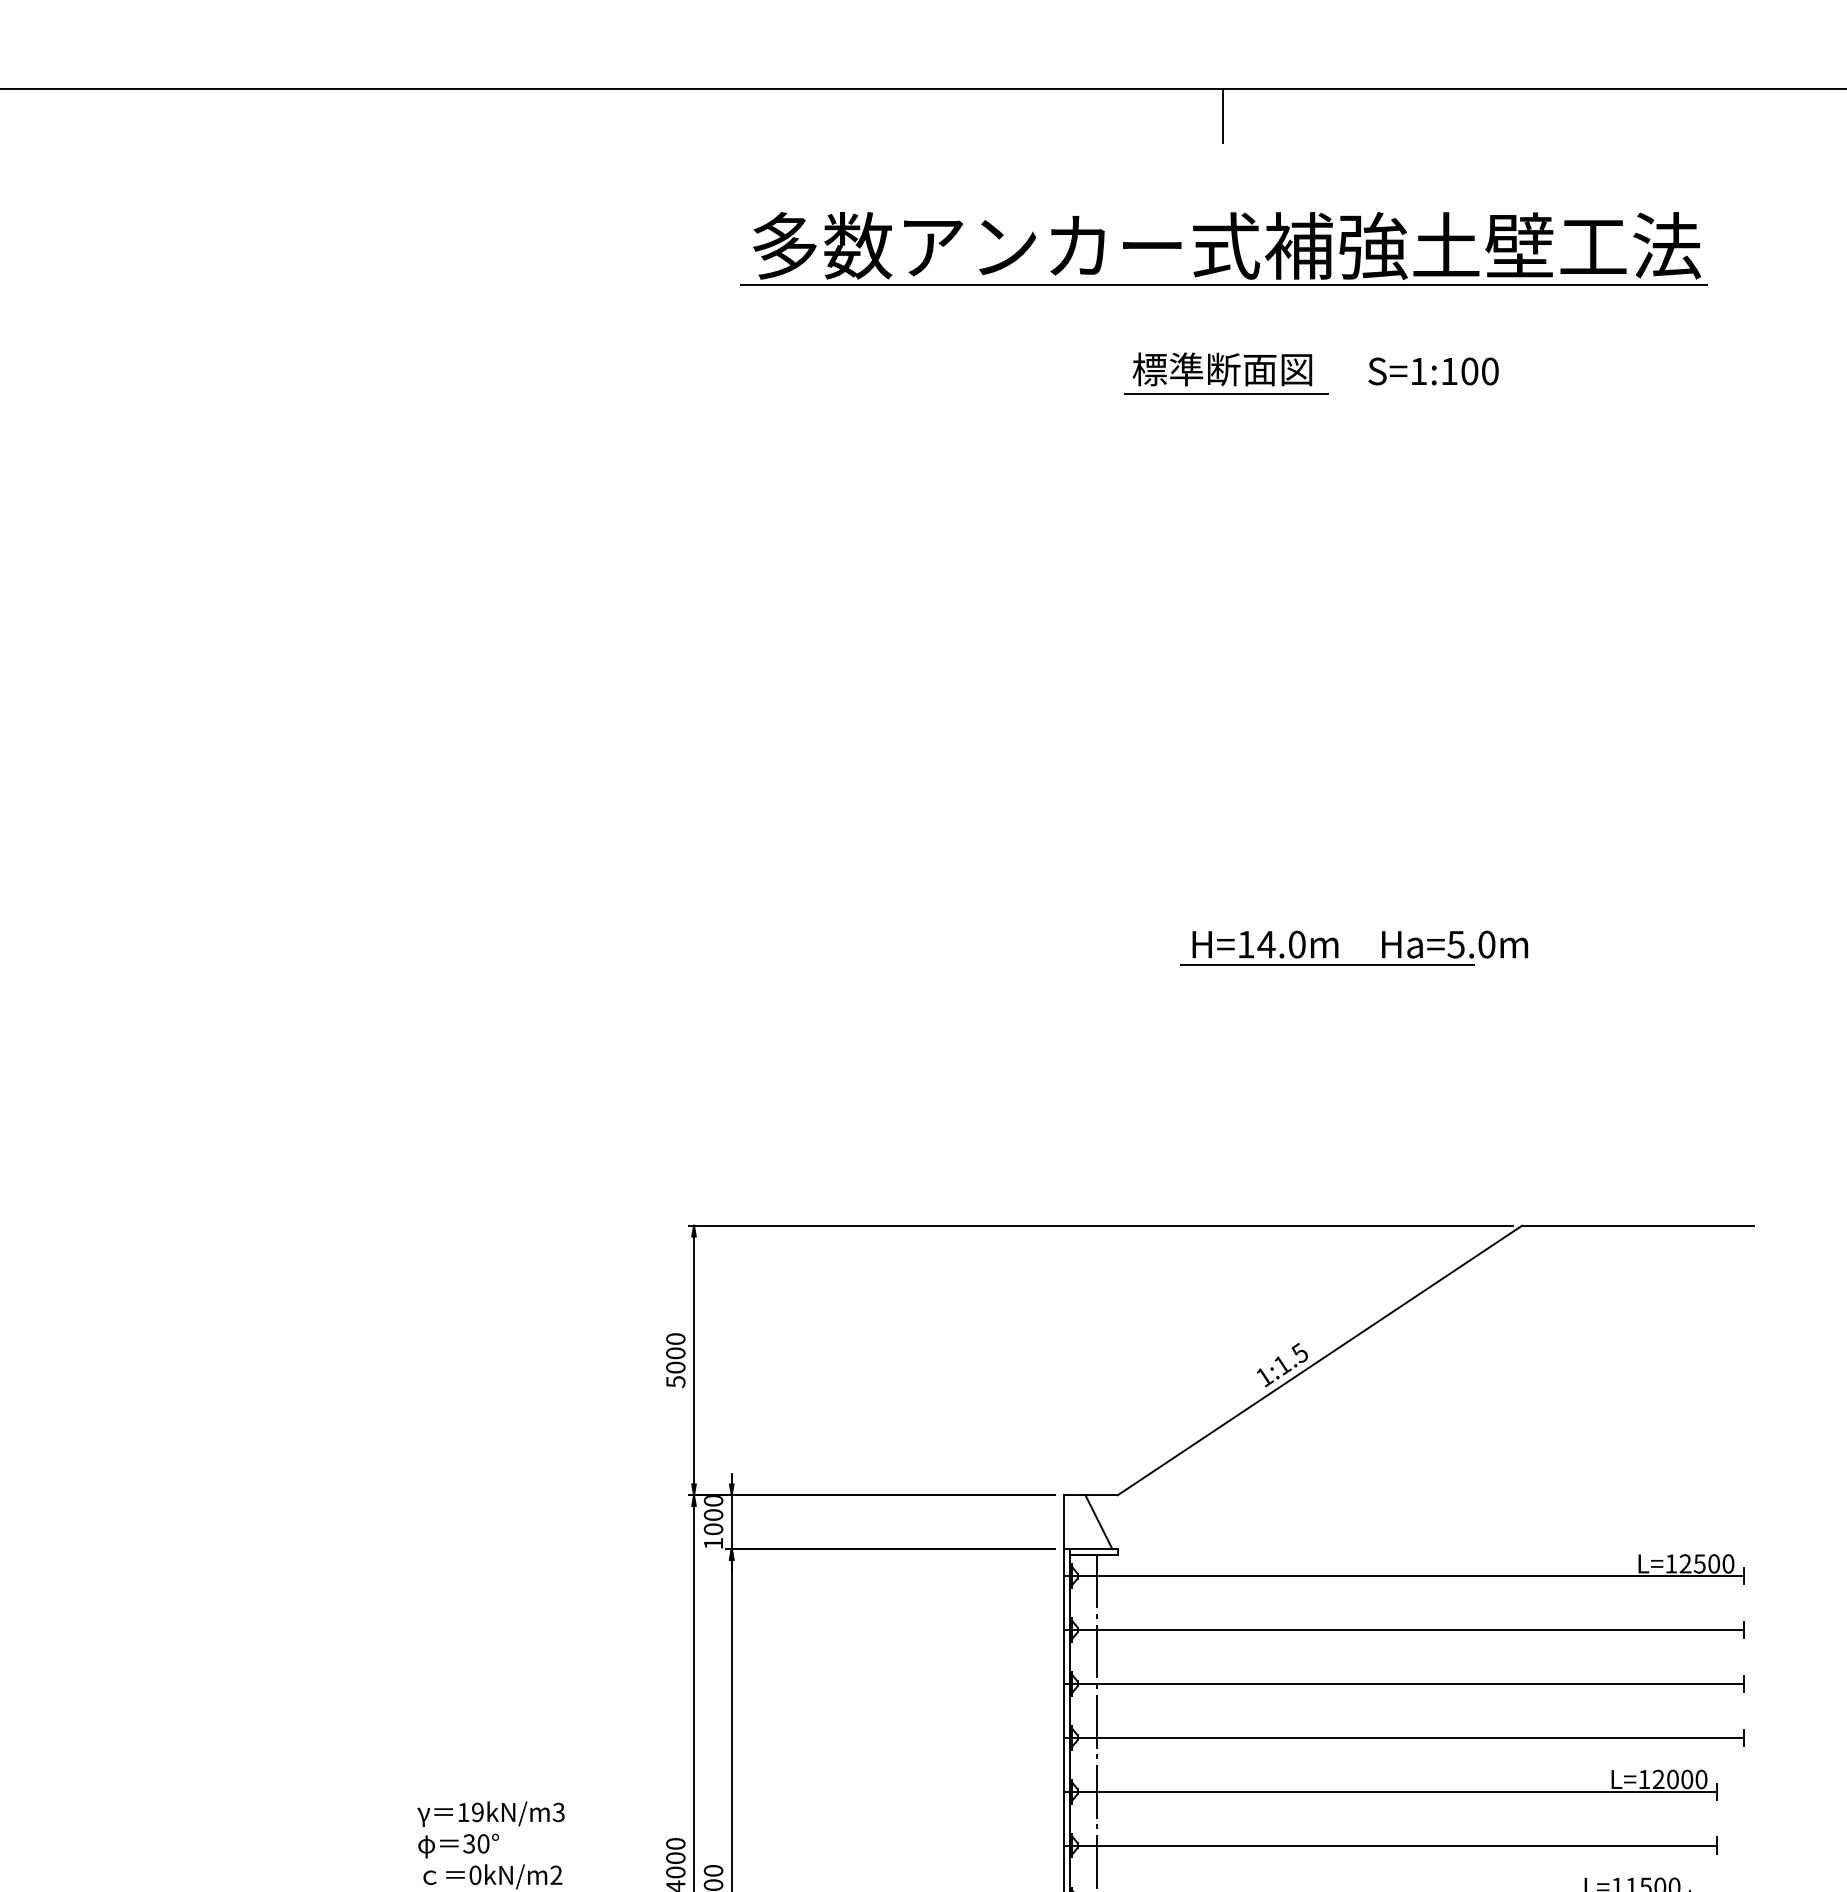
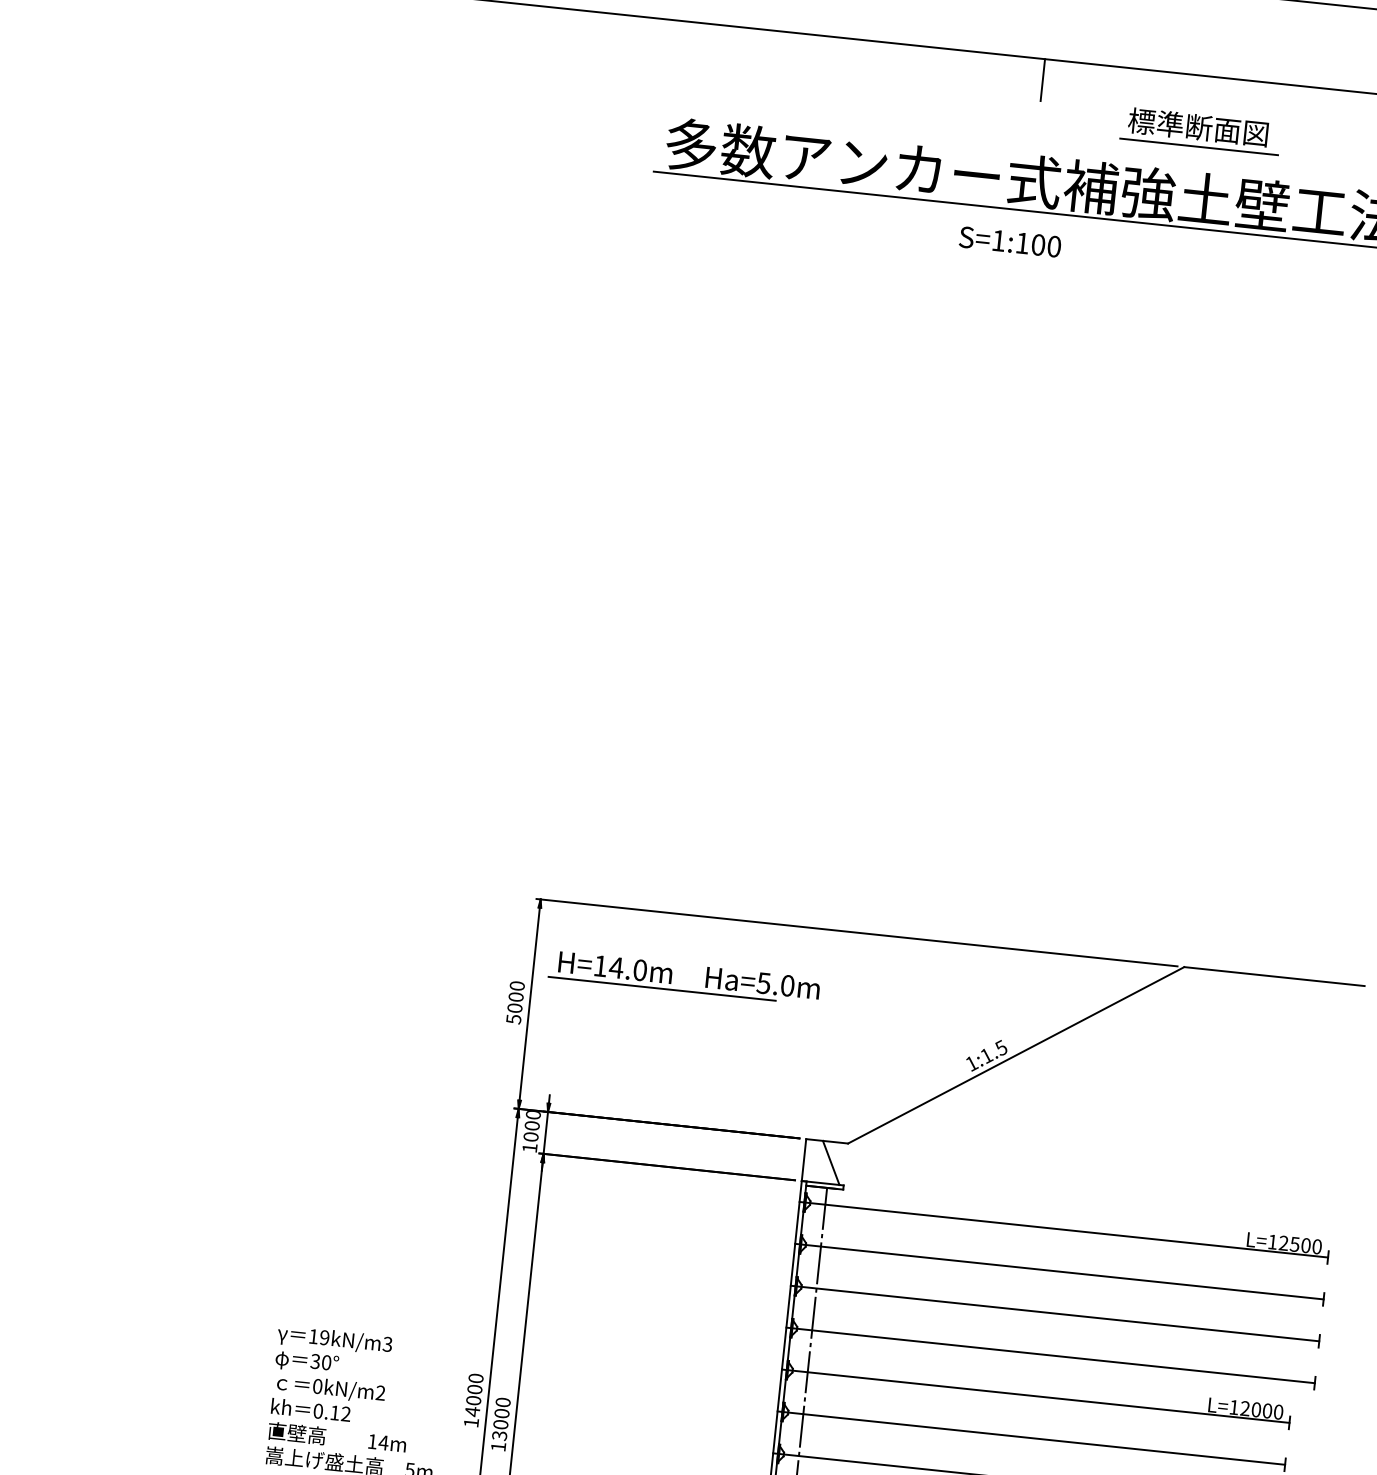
text: (1433, 371) -> (1010, 242), moved
part: (1226, 373) -> (1201, 130), moved
part: (1338, 947) -> (672, 975), moved

